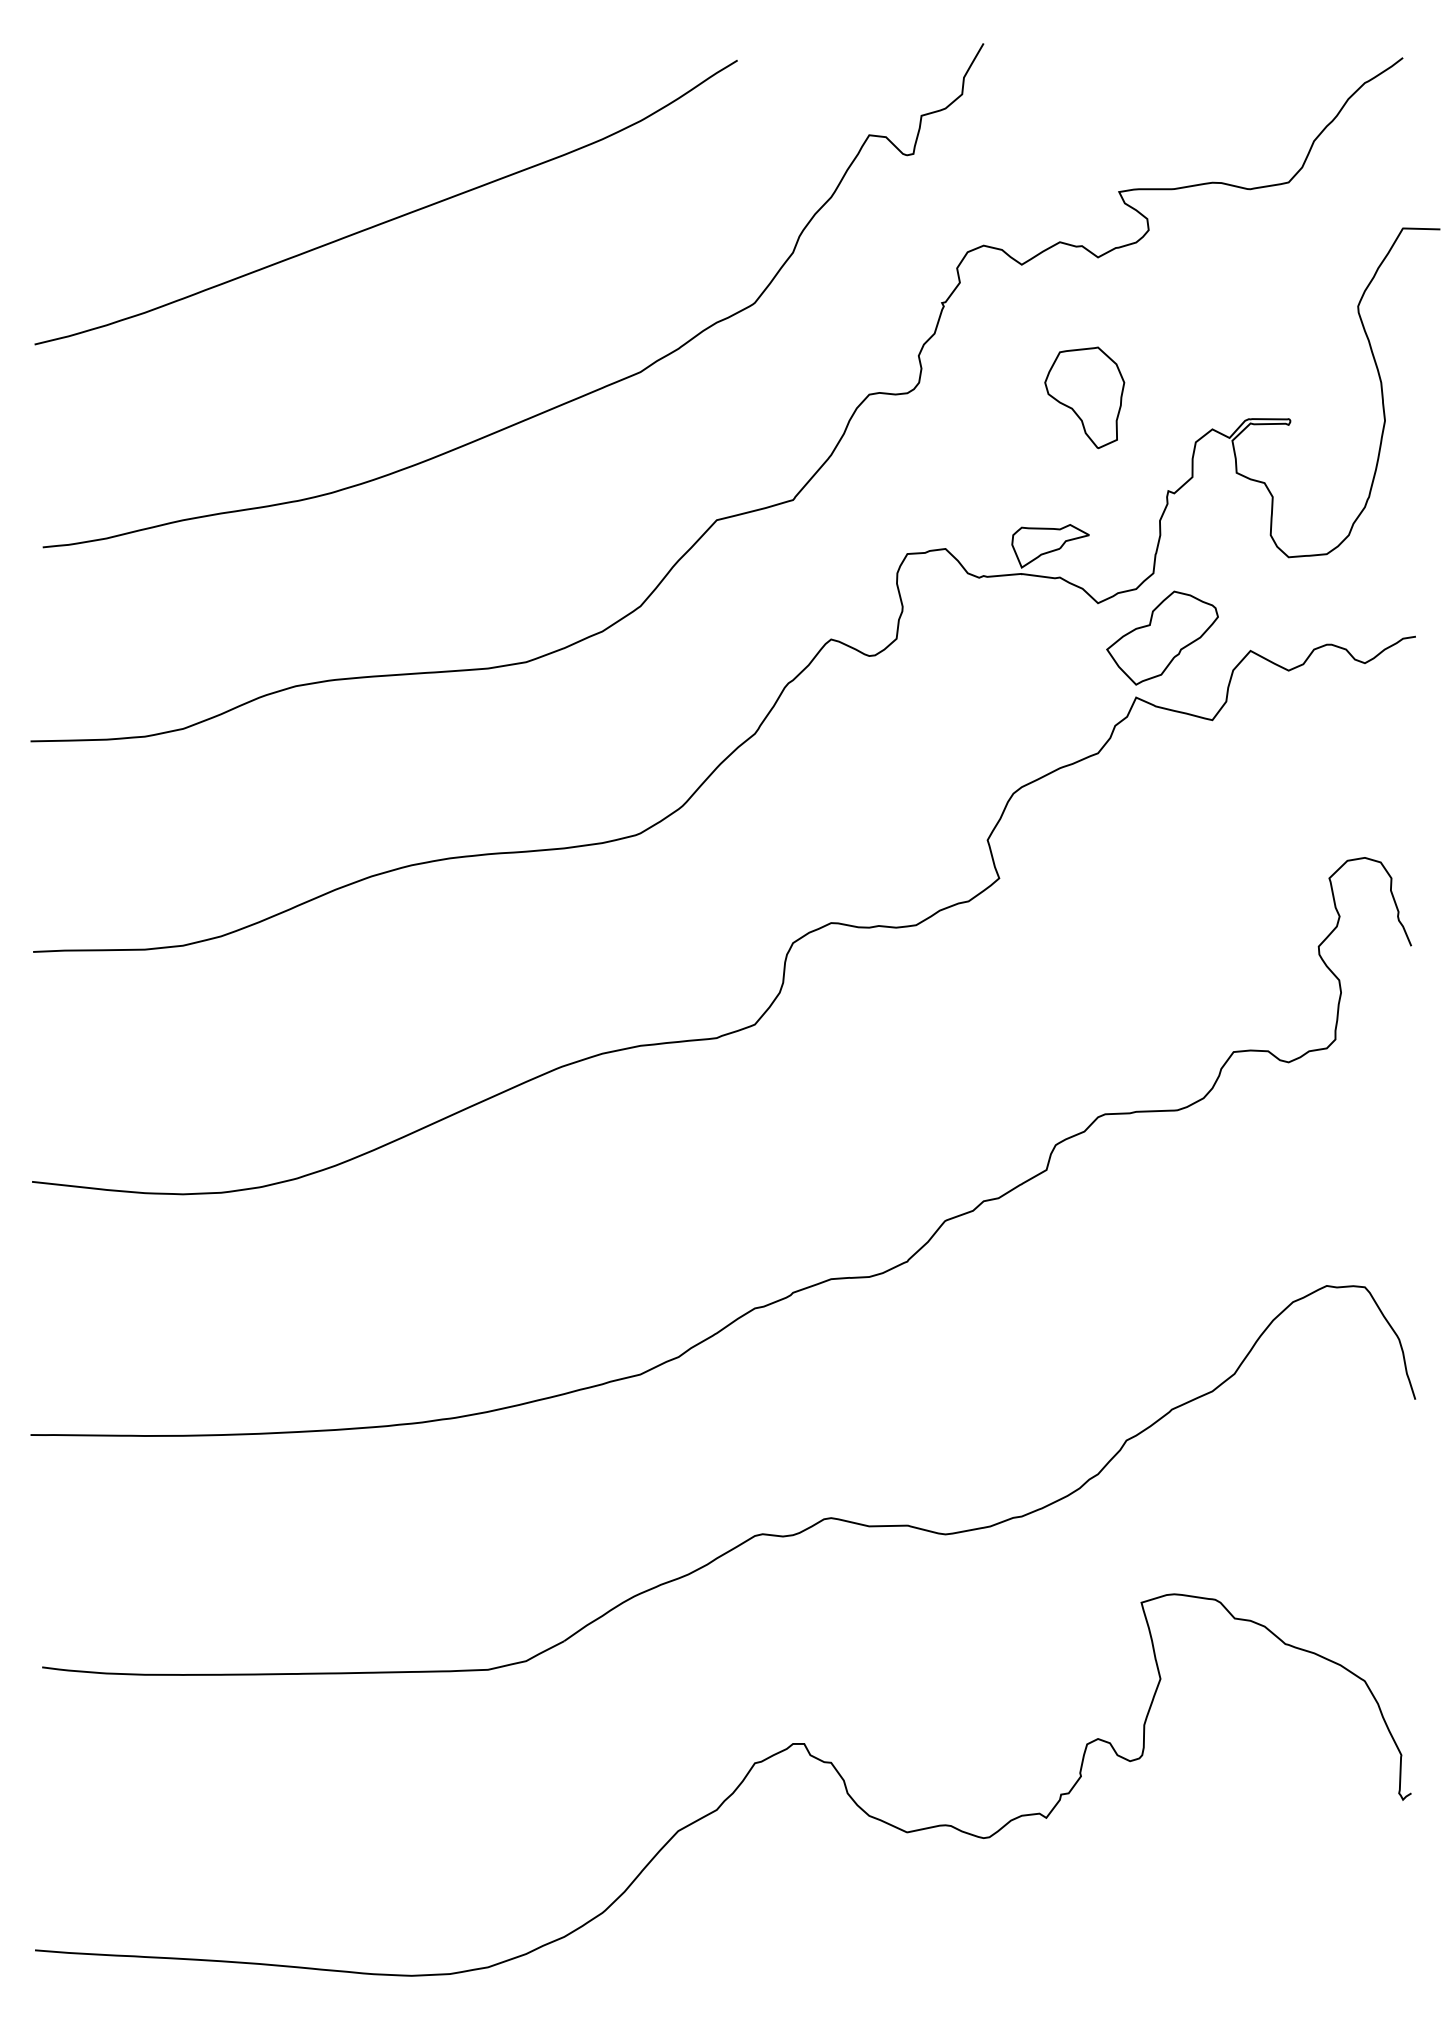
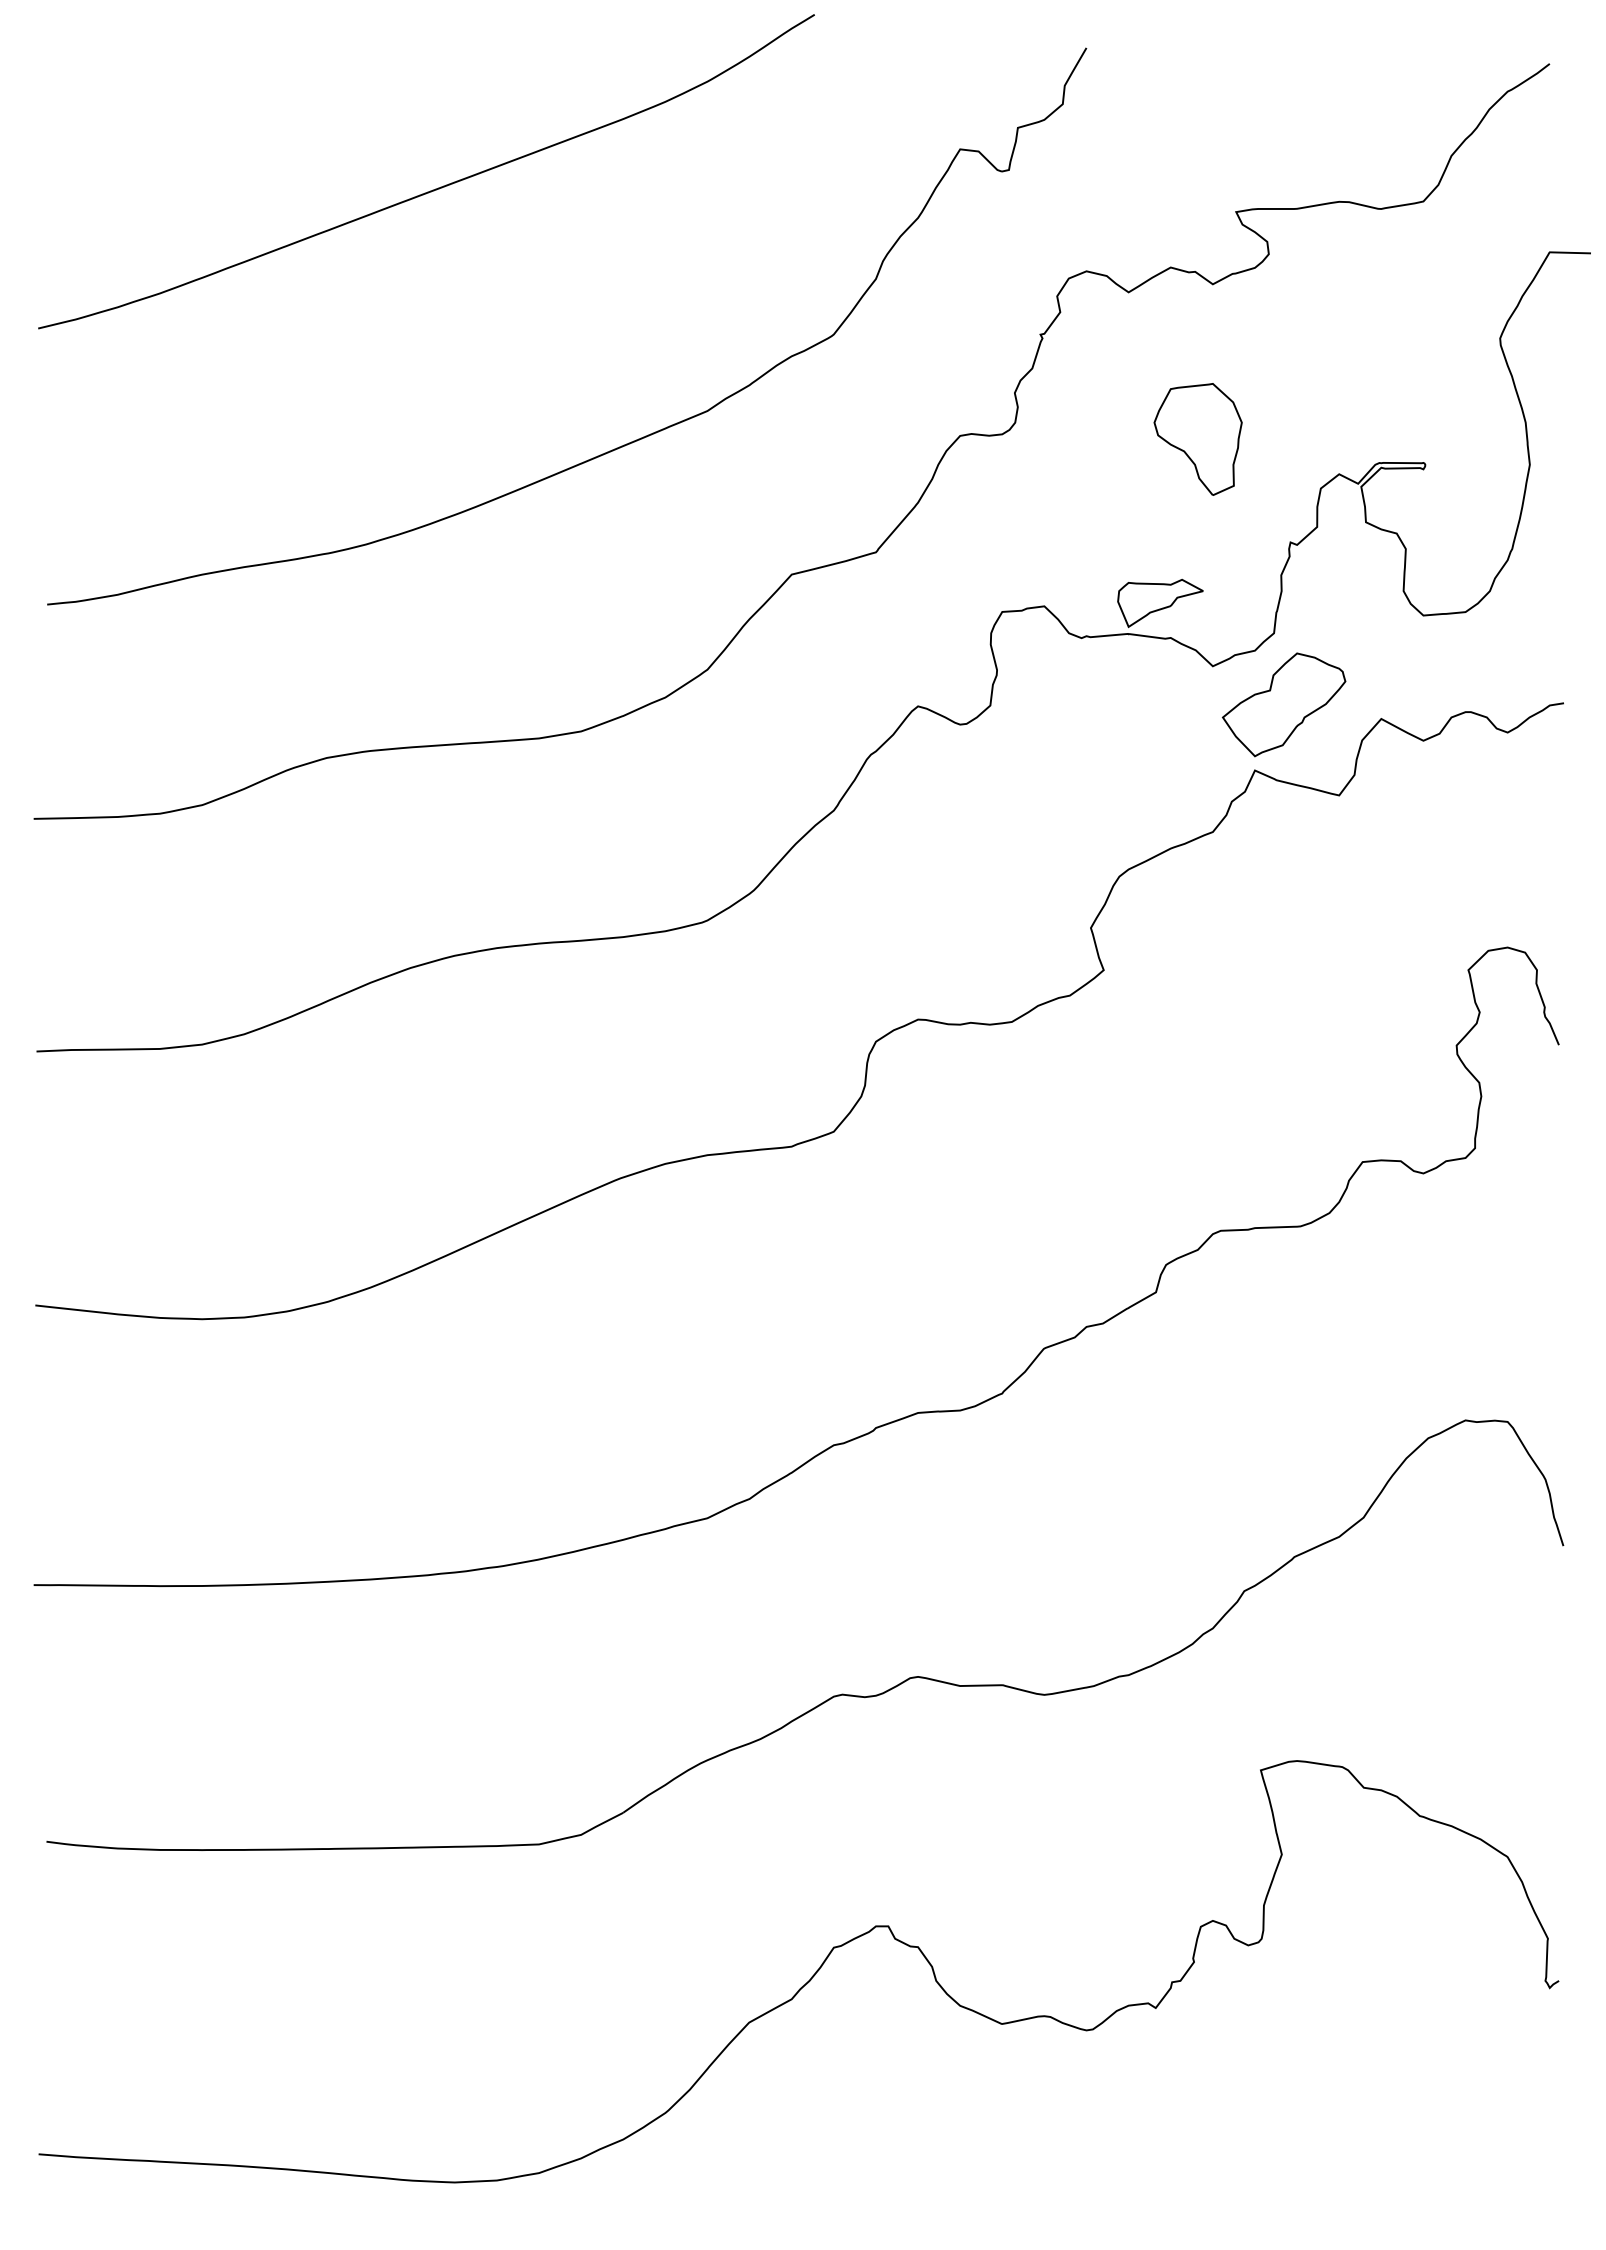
curve: (391, 218) -> (432, 189), moved

